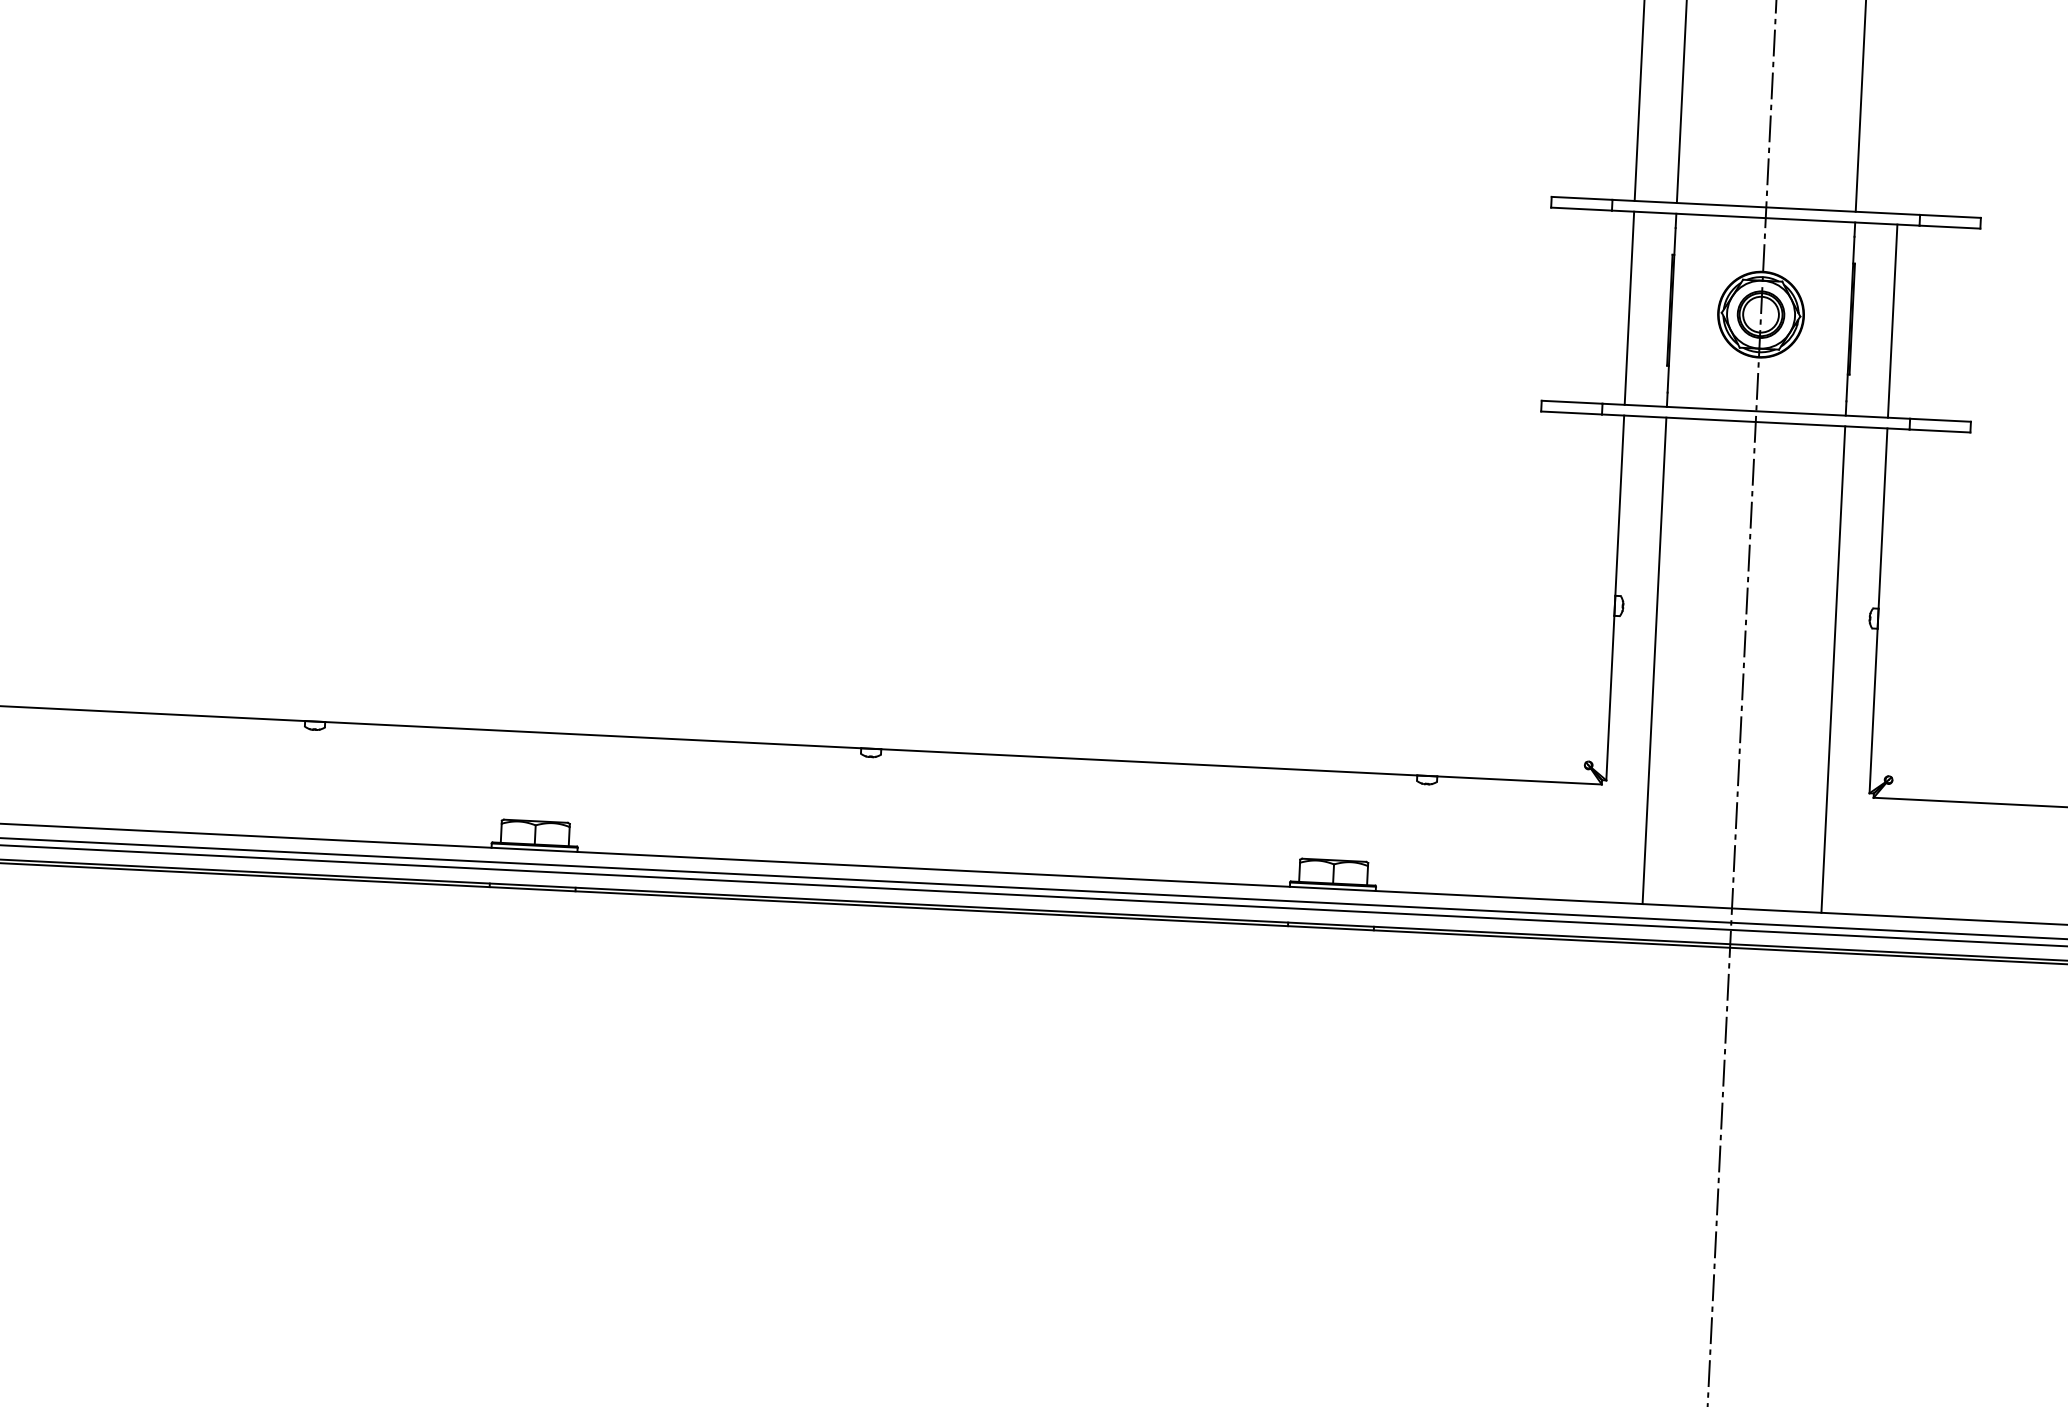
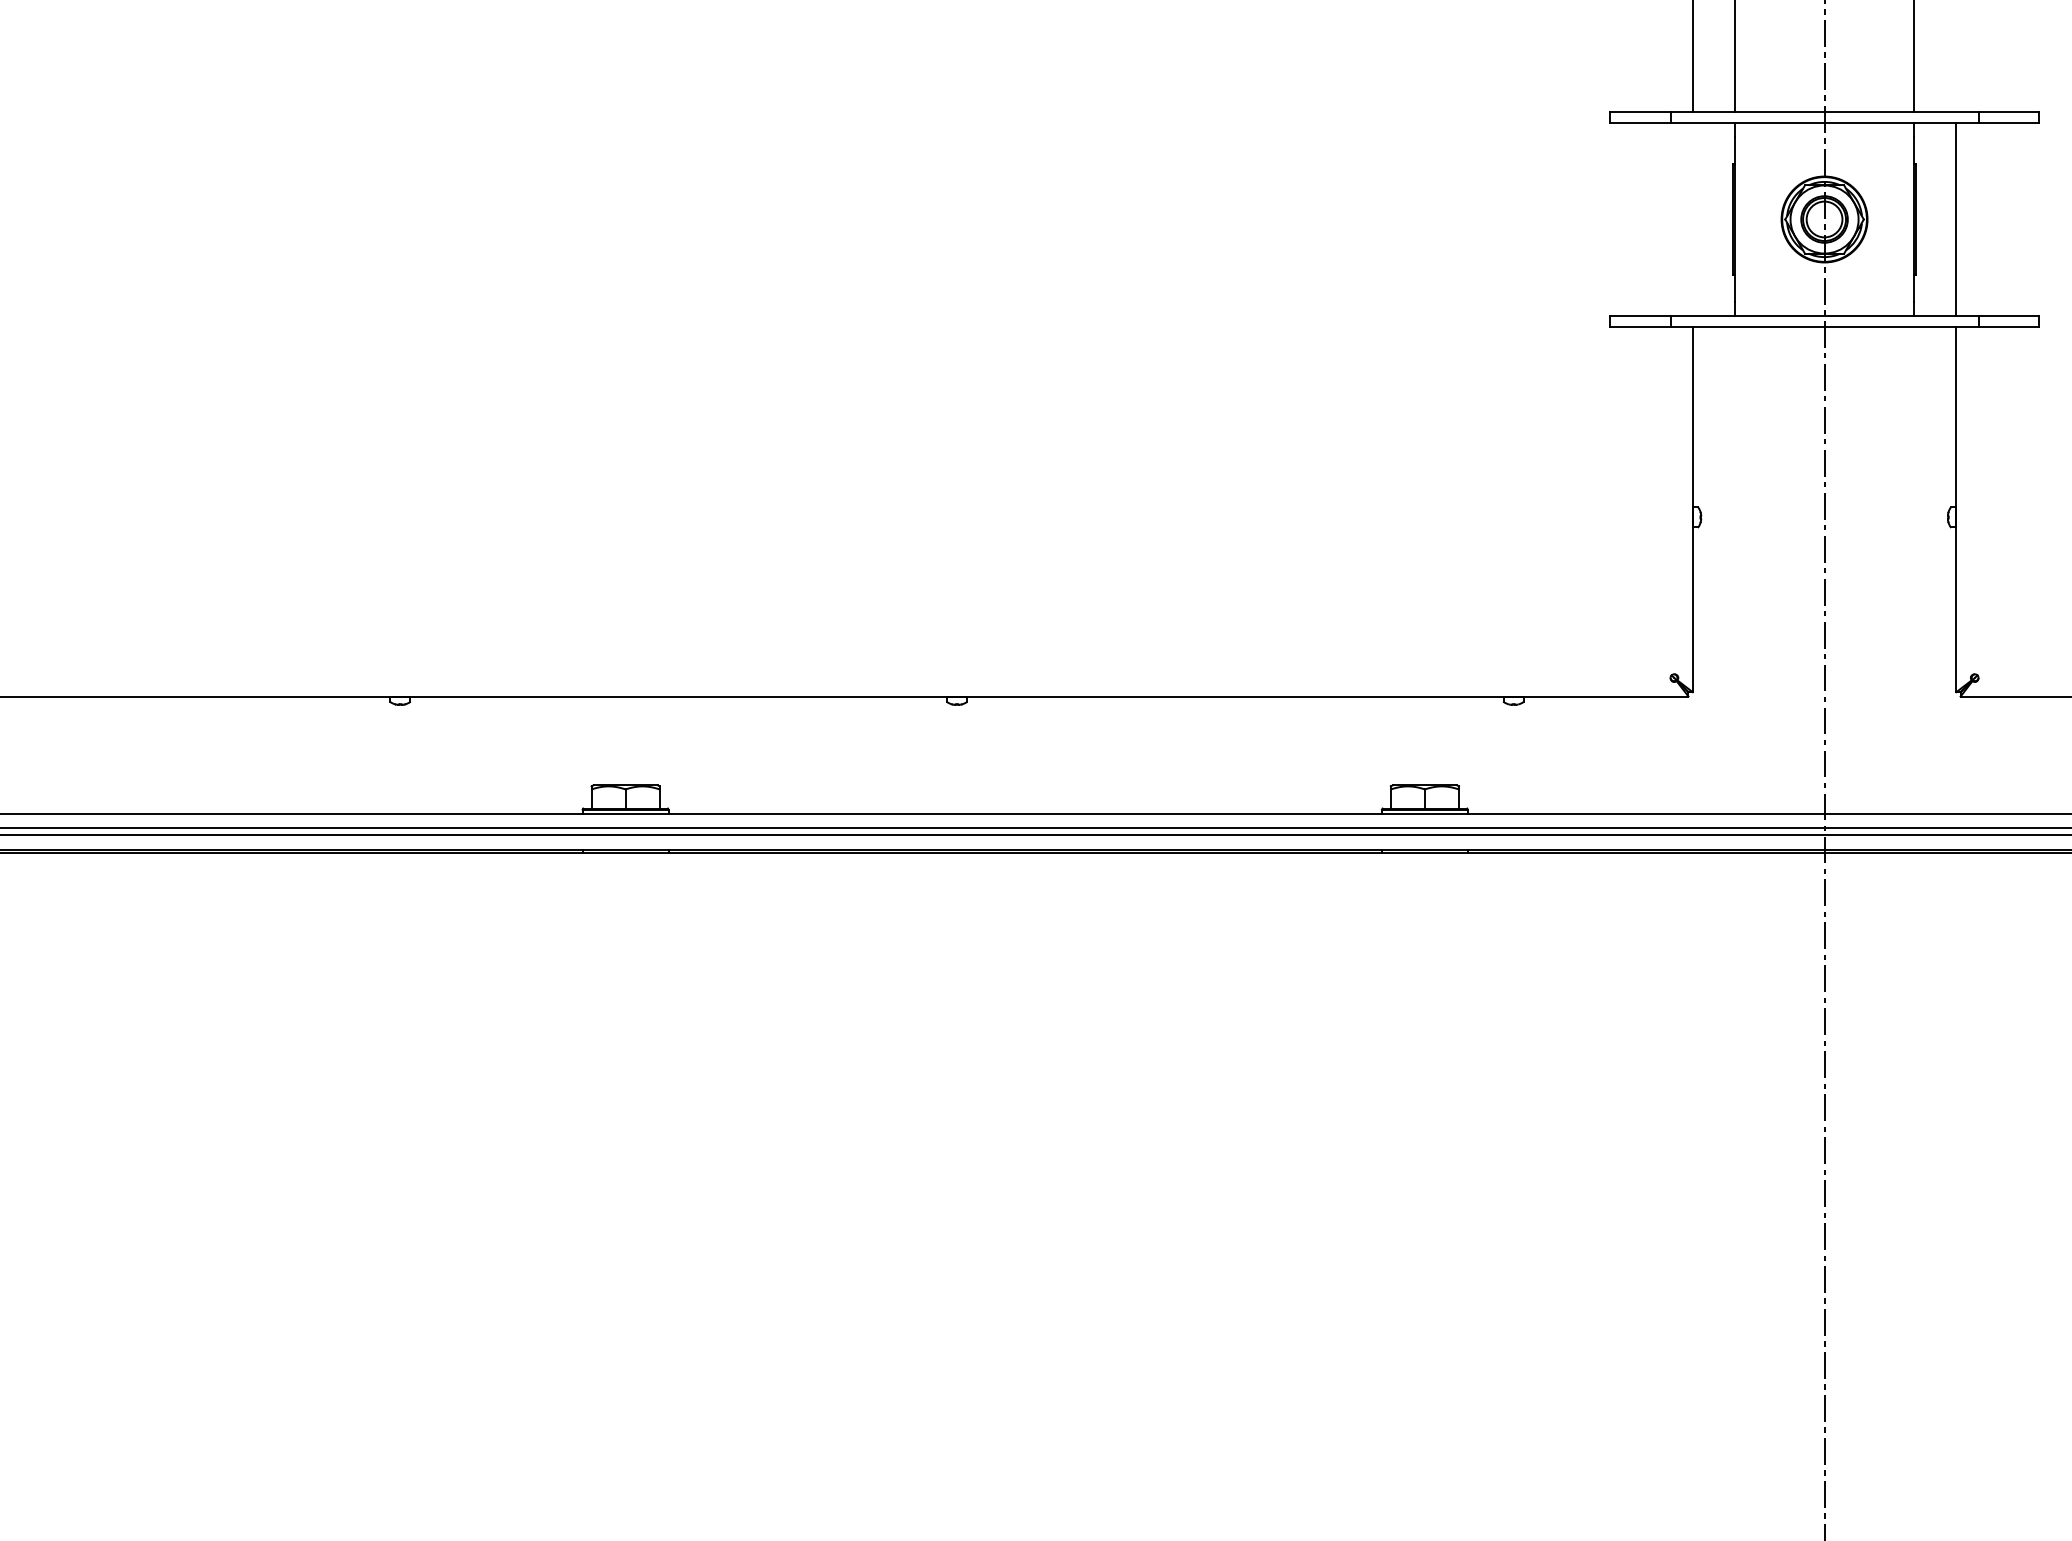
line: (1629, 308) -> (1692, 219), removed
line: (1655, 659) -> (1735, 569), removed
line: (1833, 668) -> (1914, 569), removed

